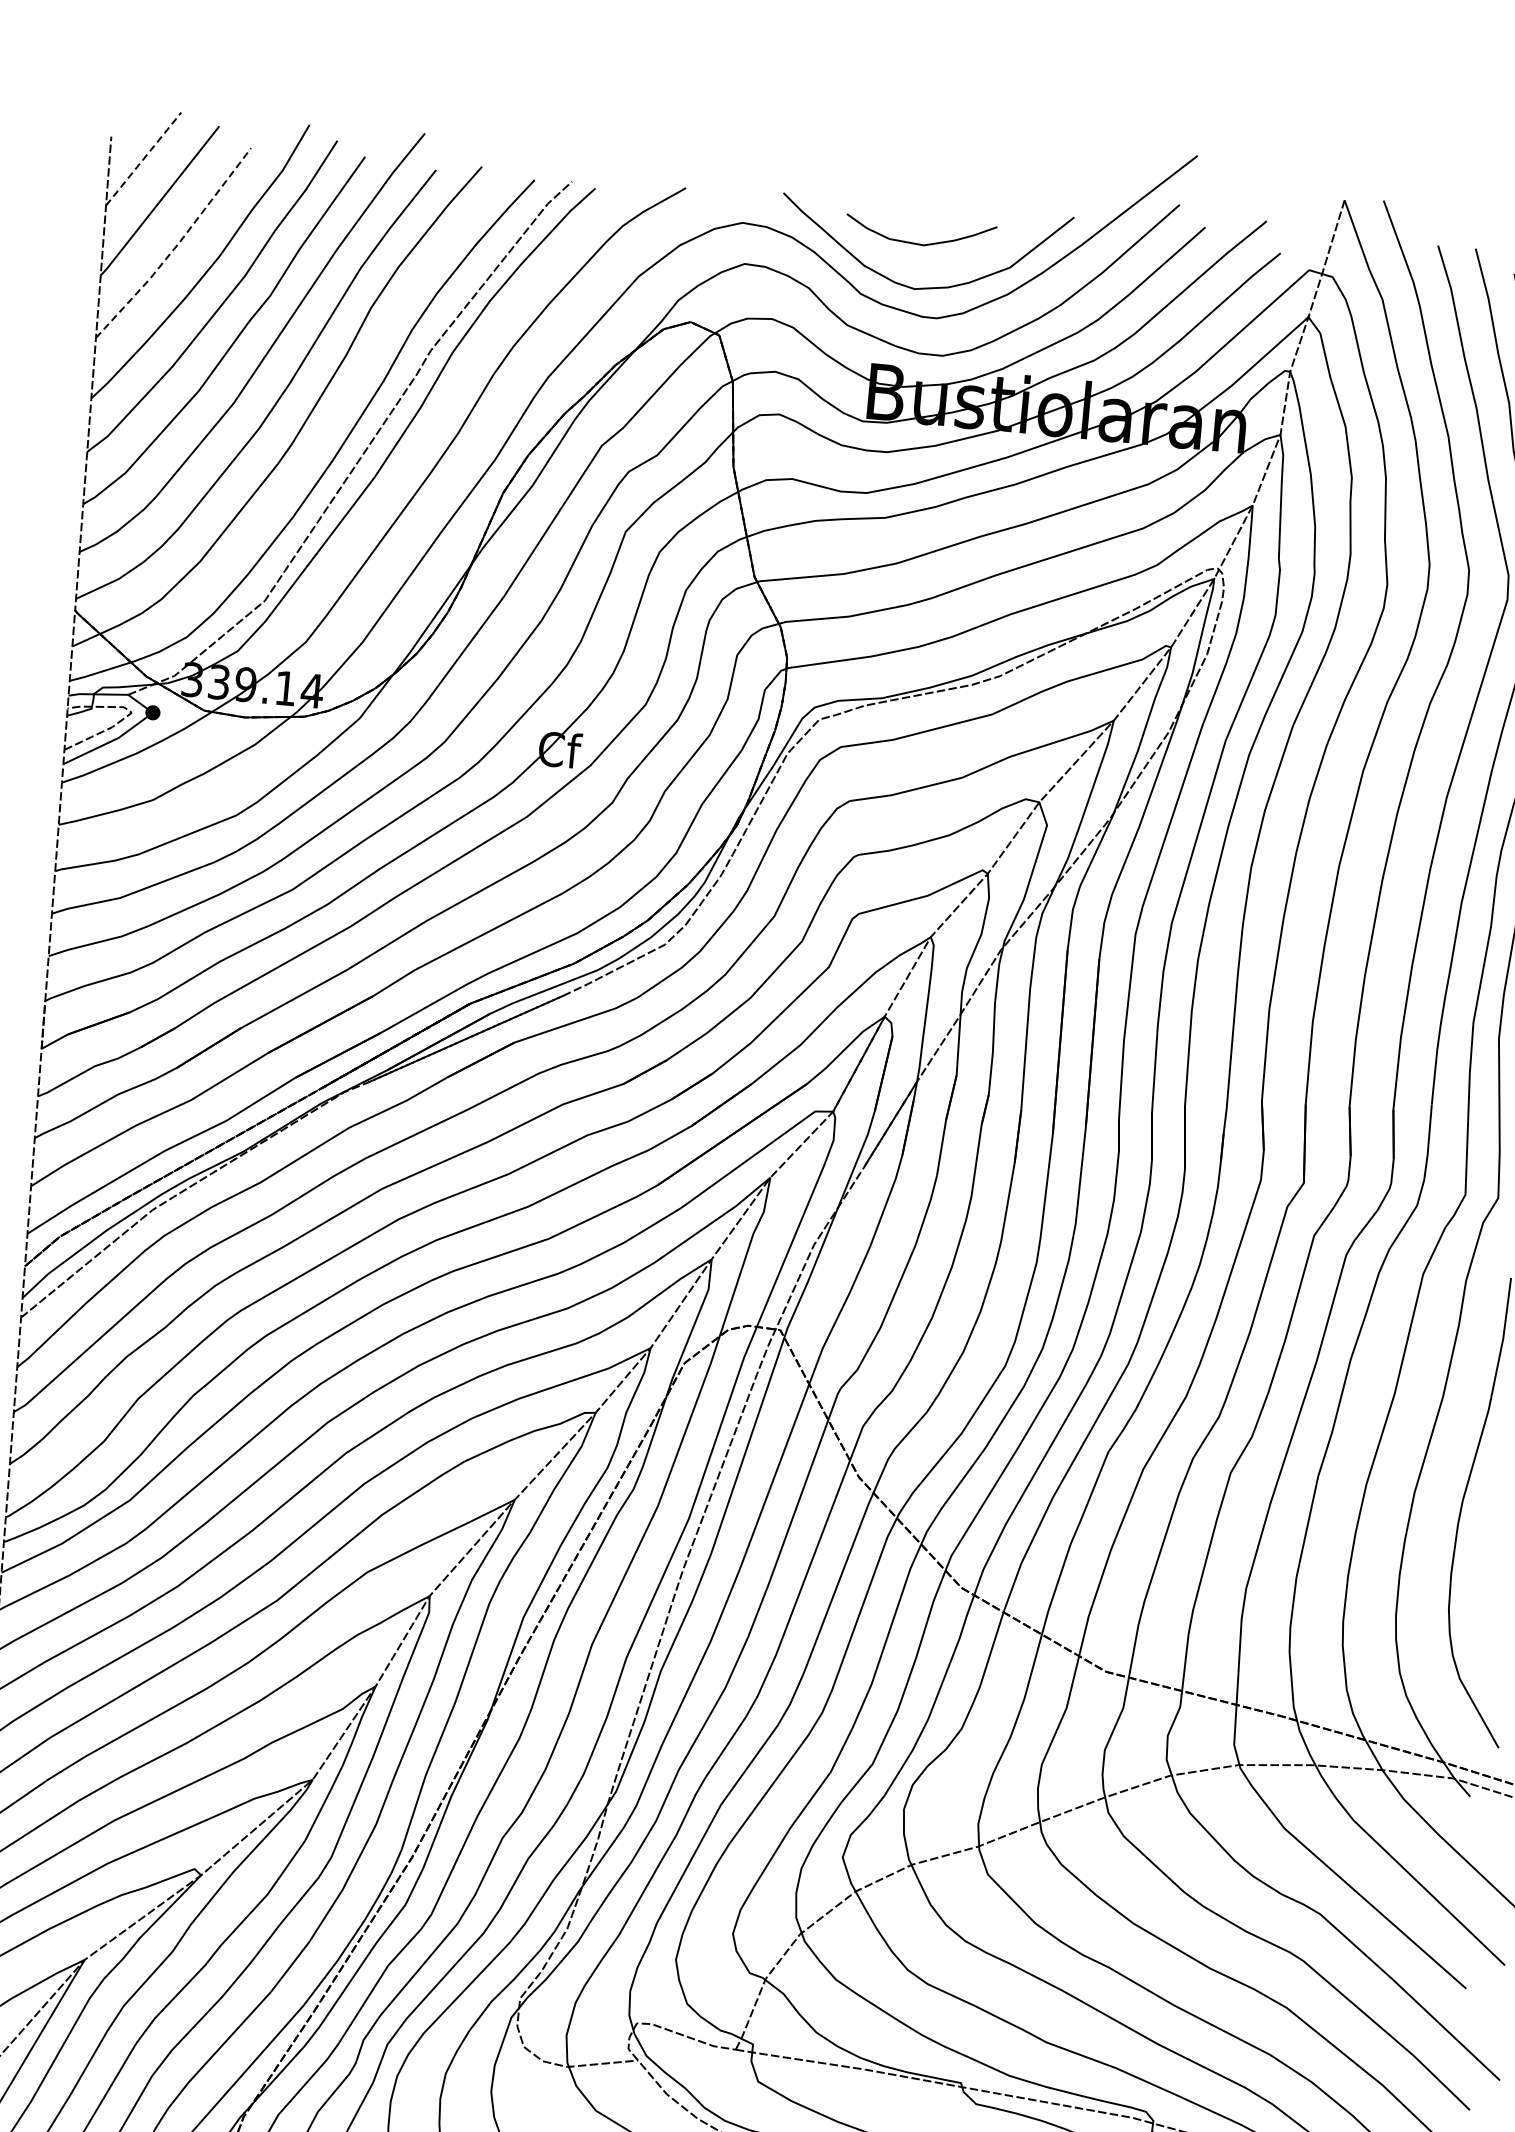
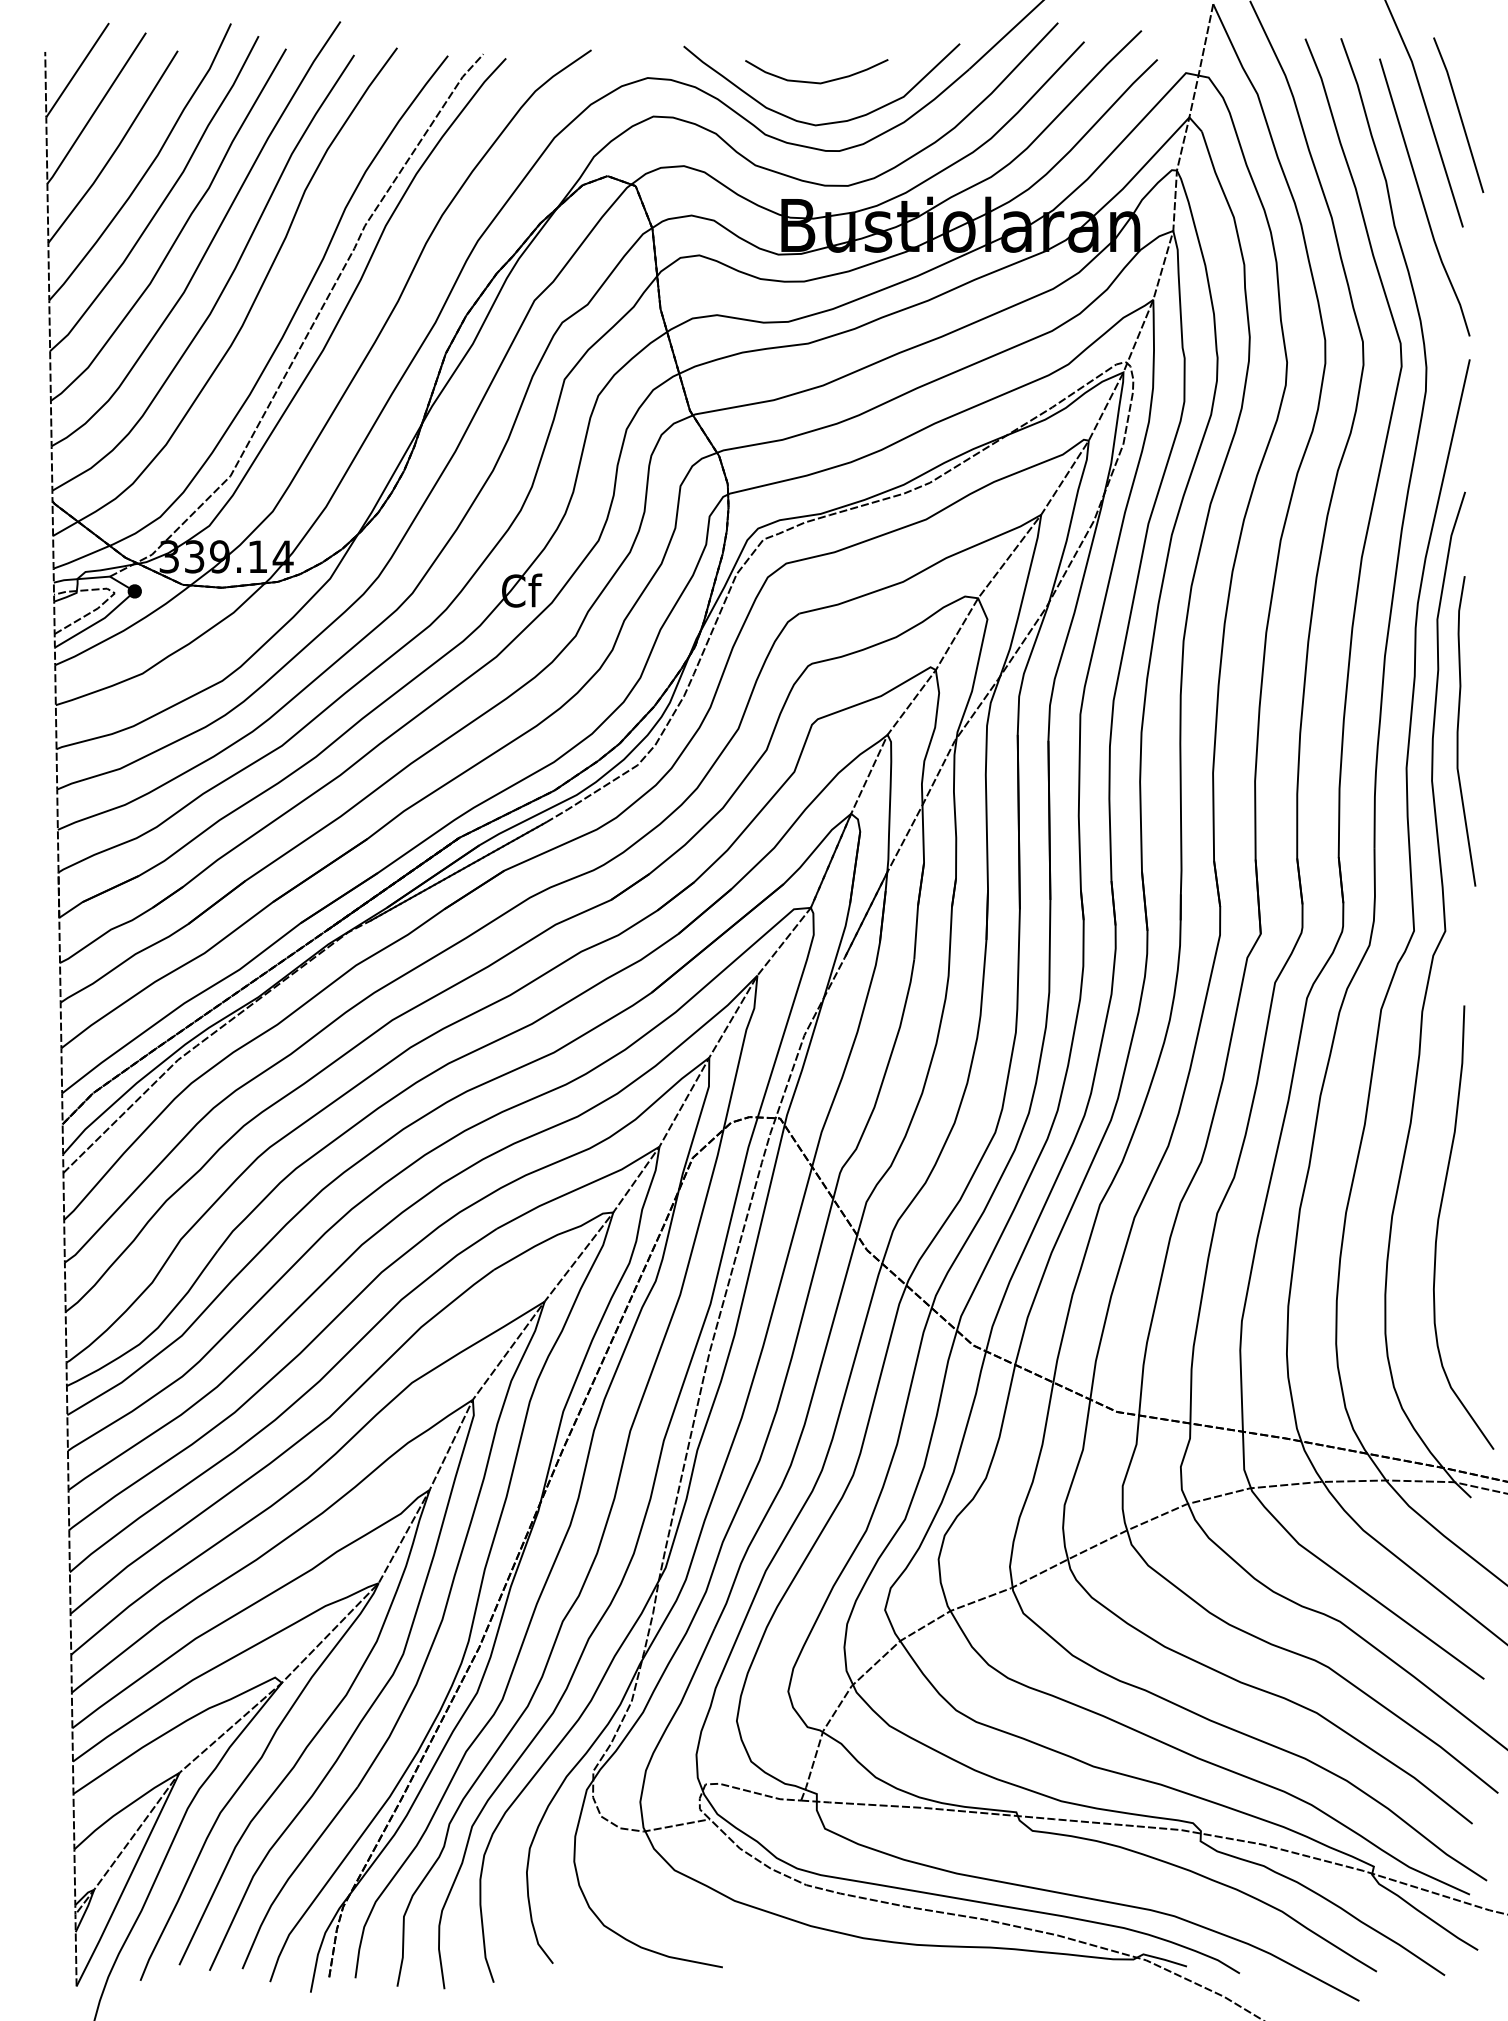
line: (143, 159) -> (77, 70), dashed -> solid
line: (176, 246) -> (116, 149), dashed -> solid

